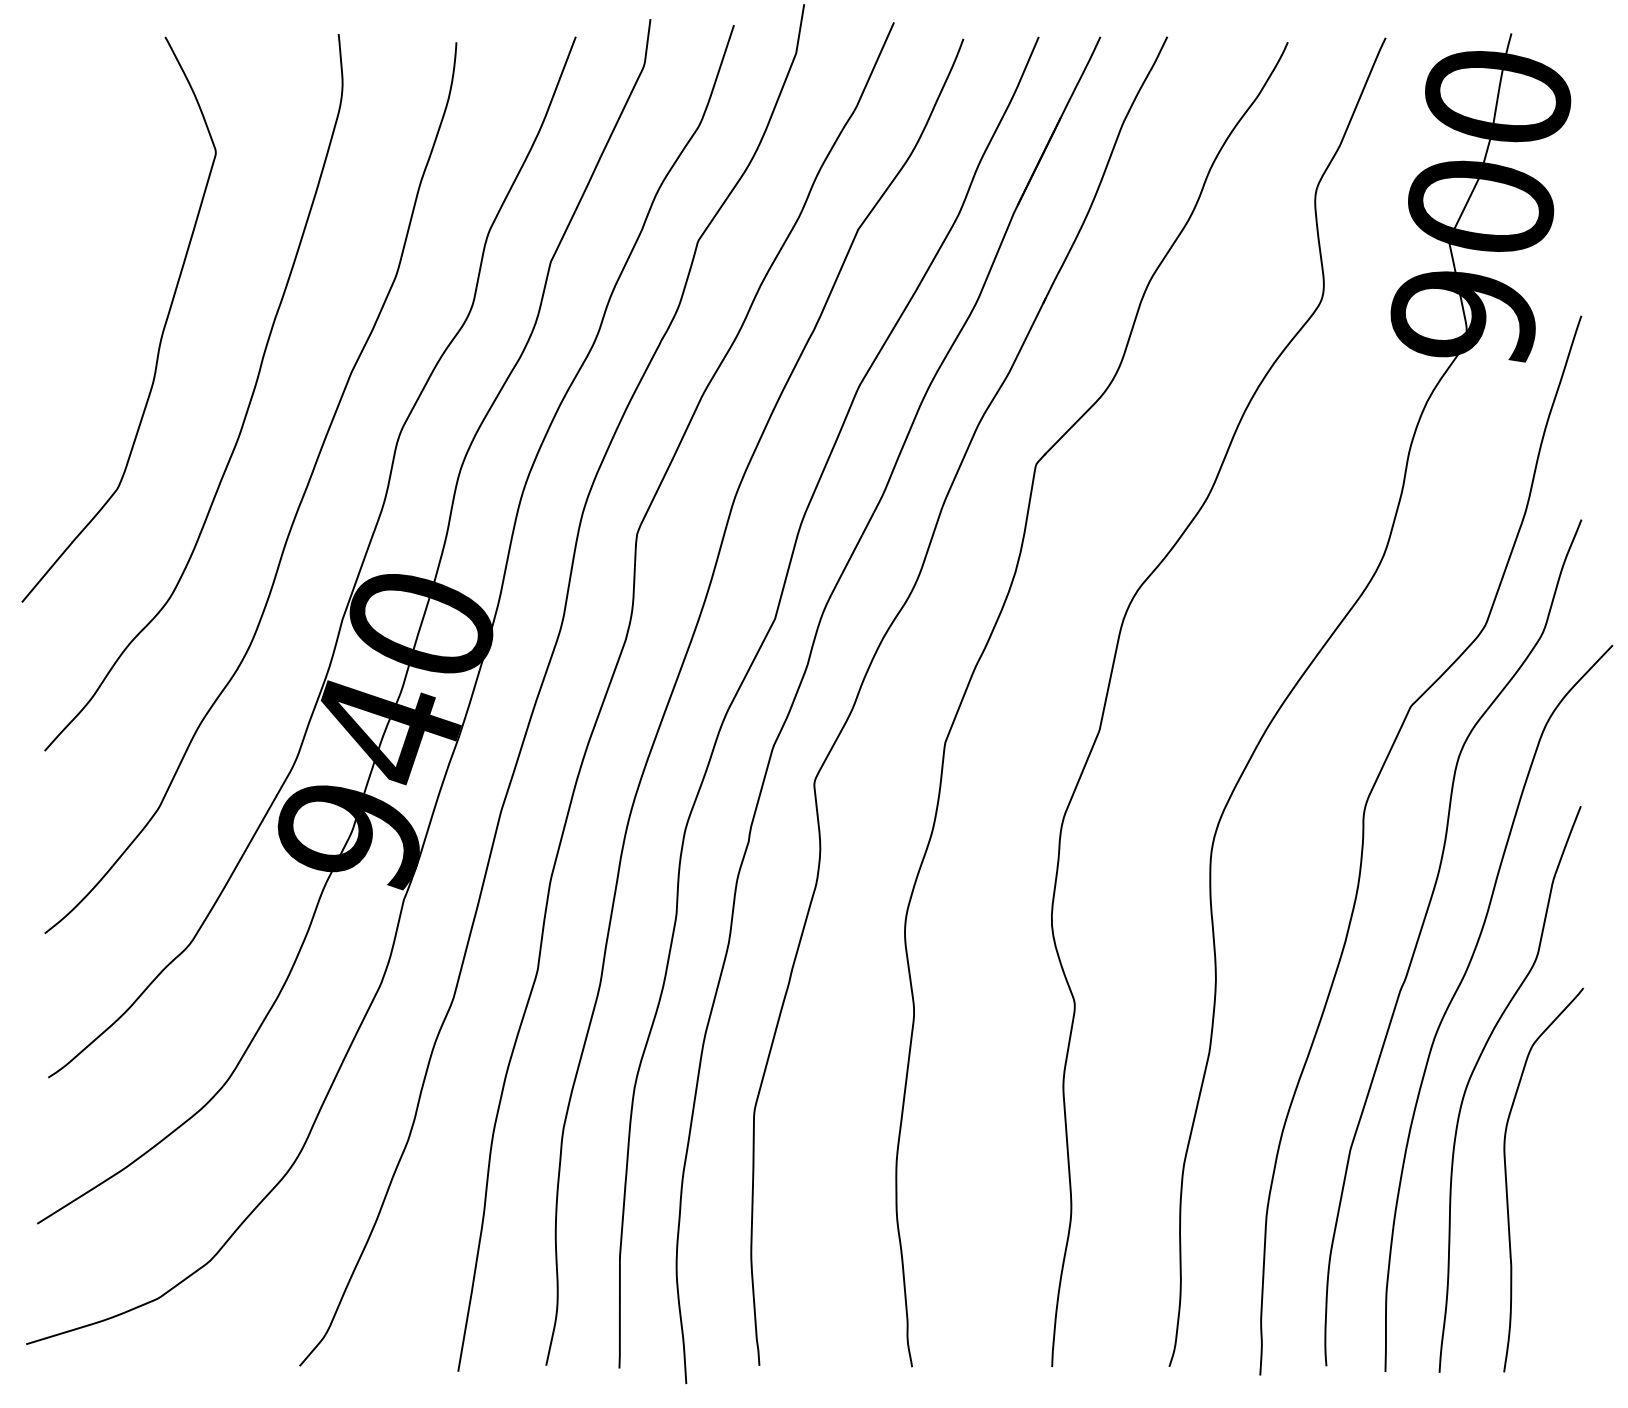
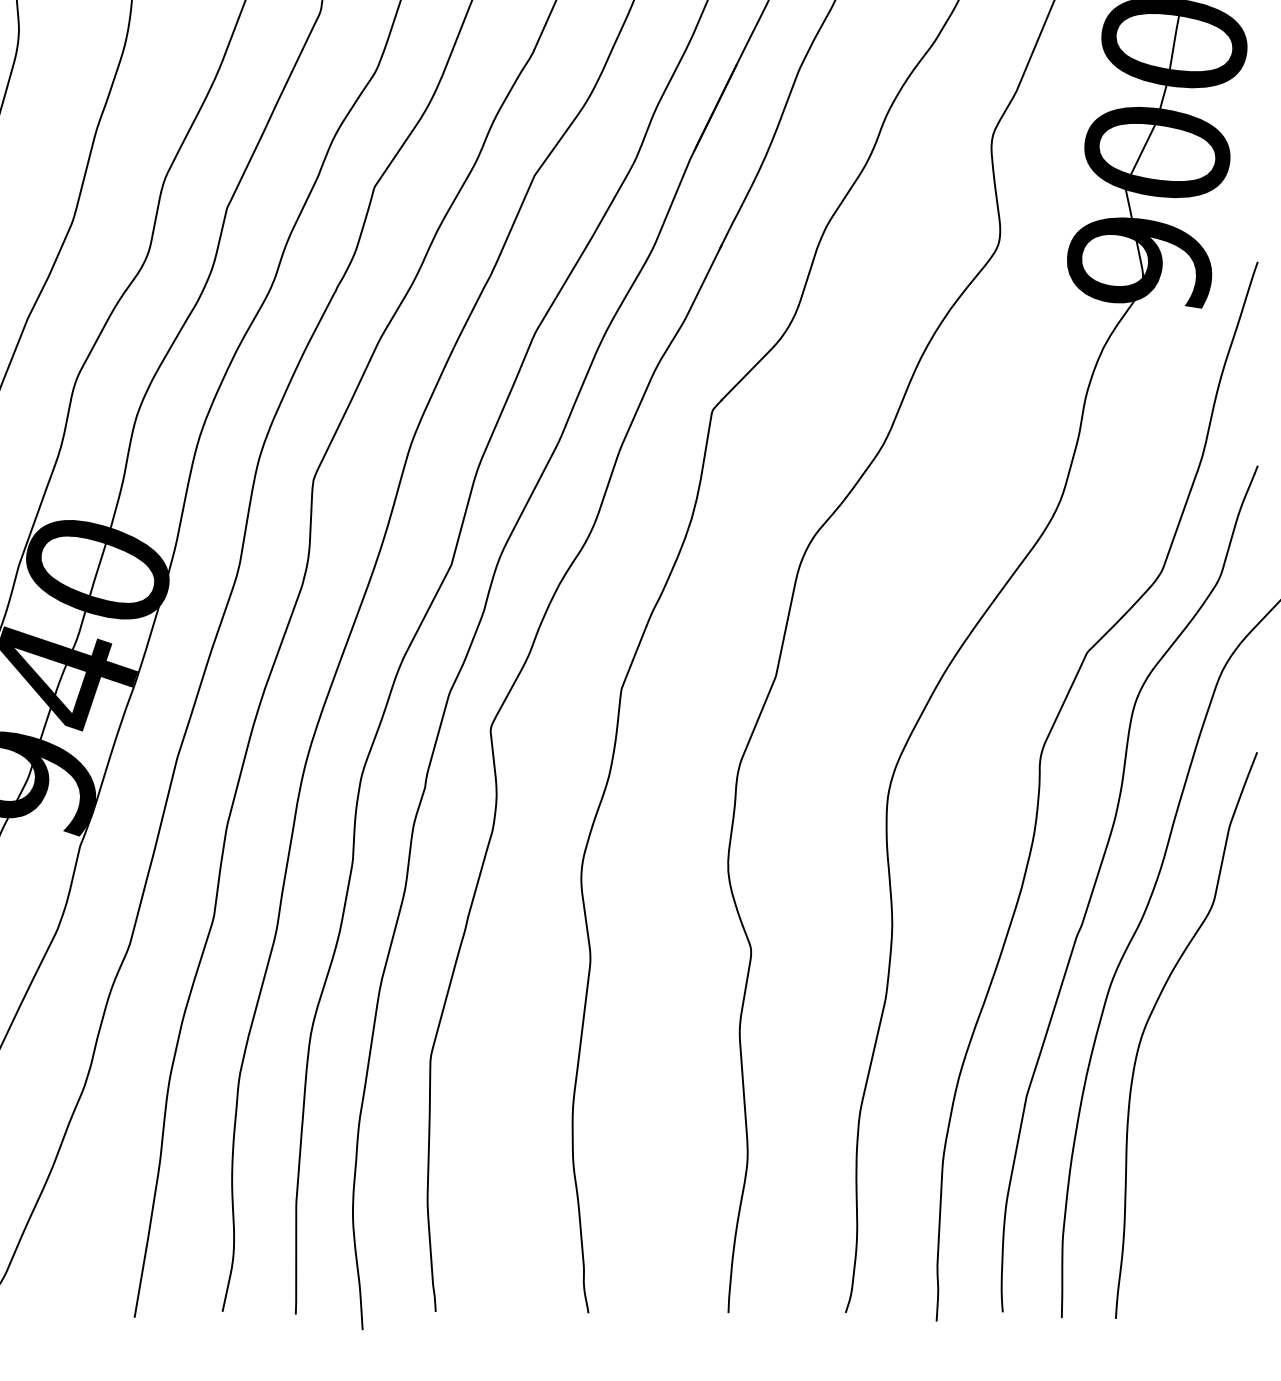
curve: (1507, 1182) -> (1183, 1128), removed

